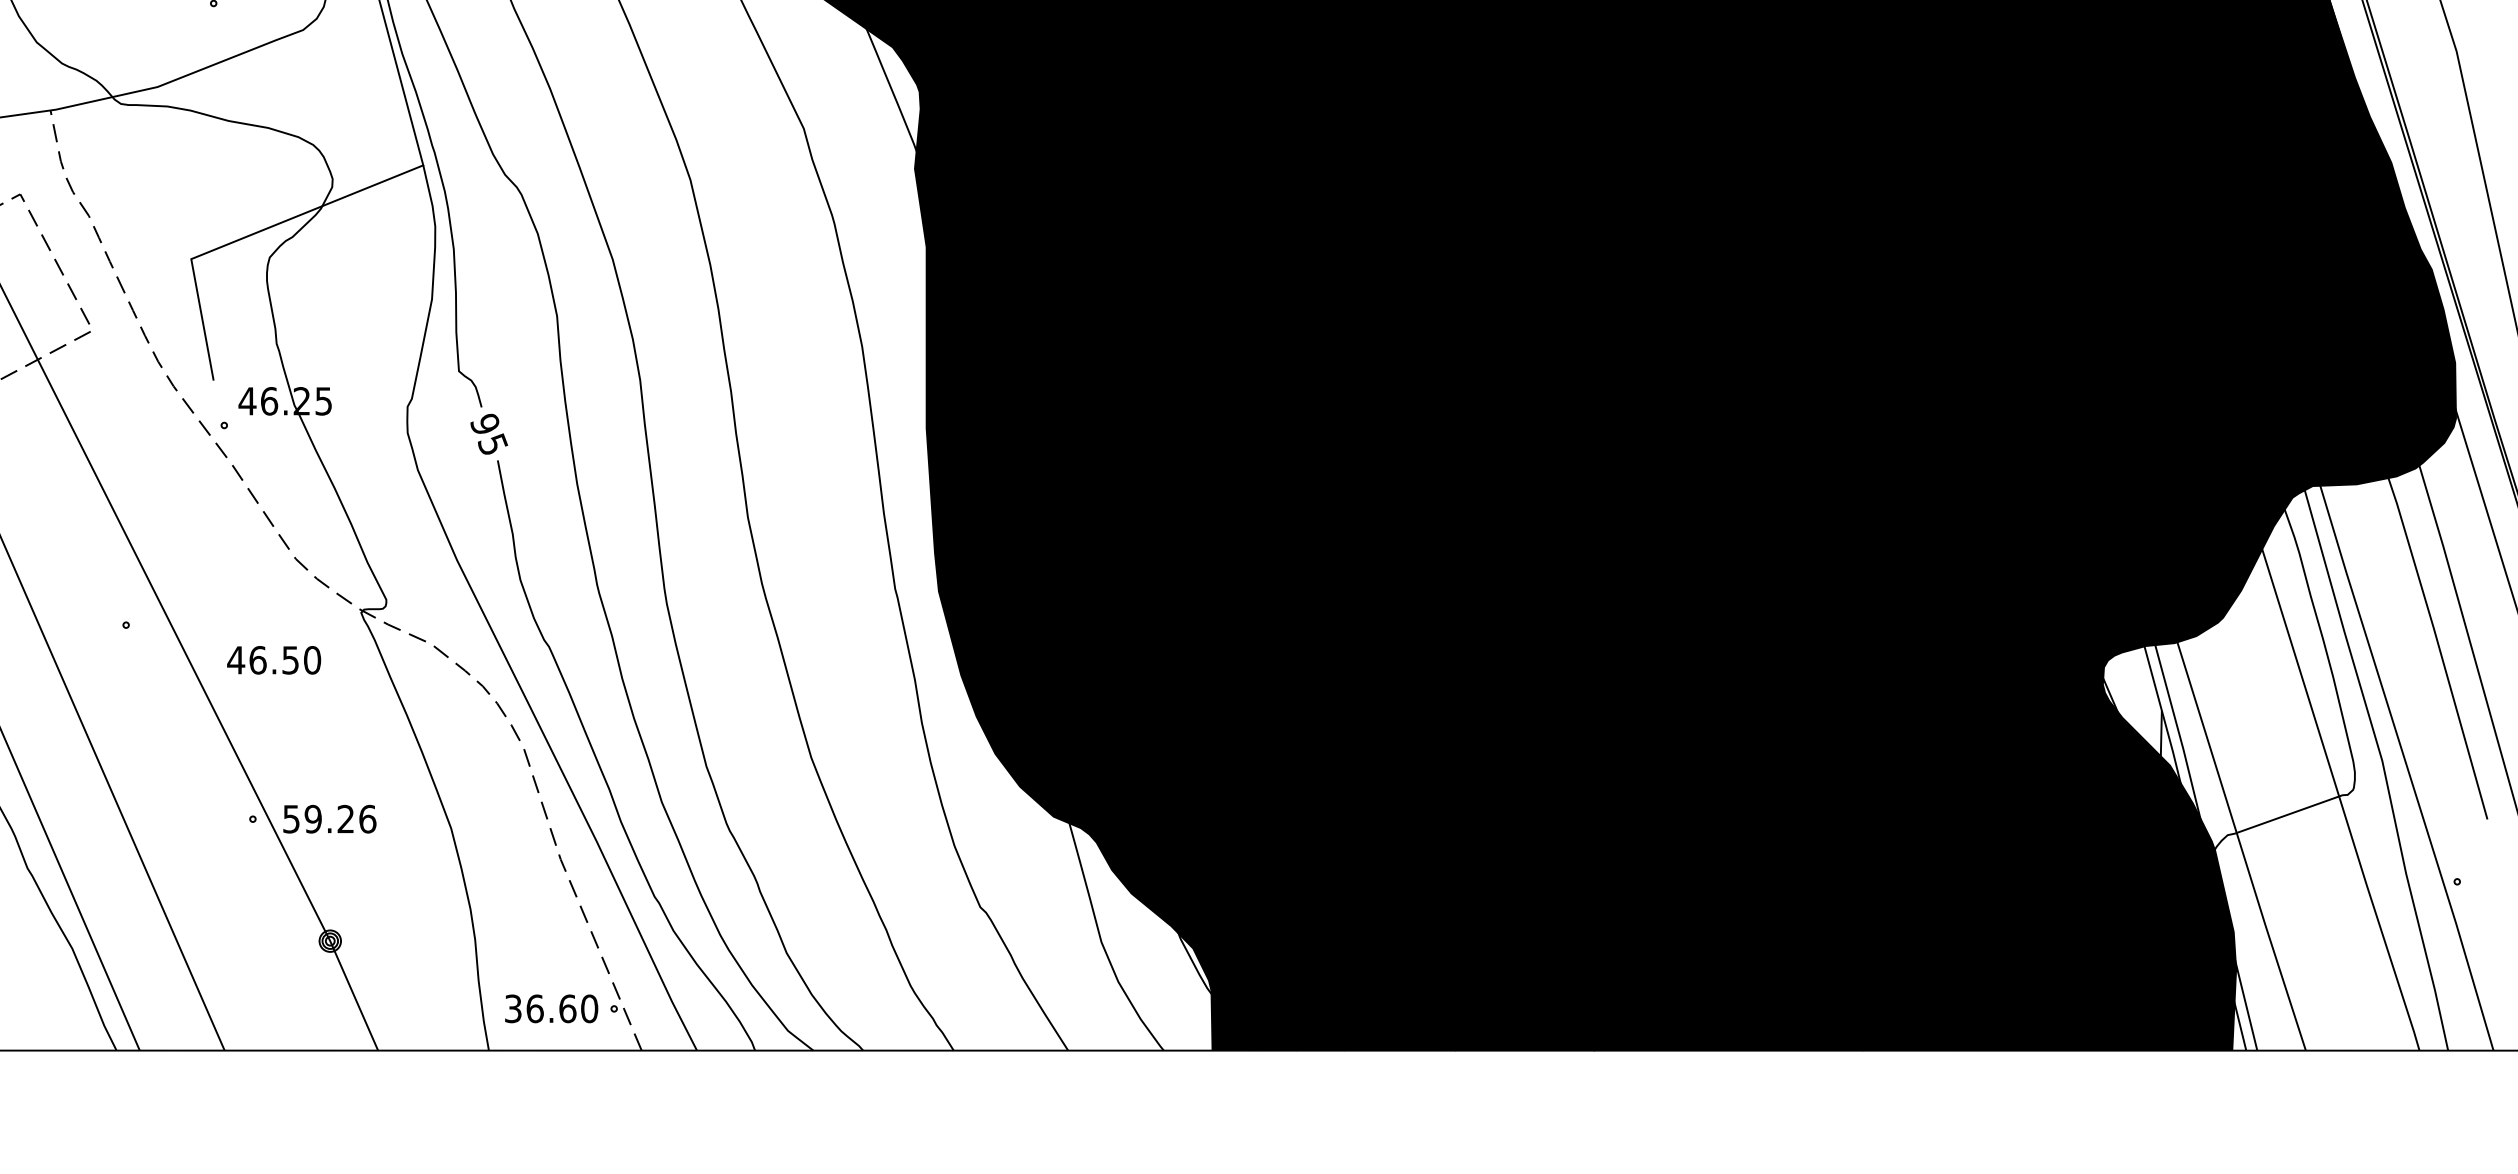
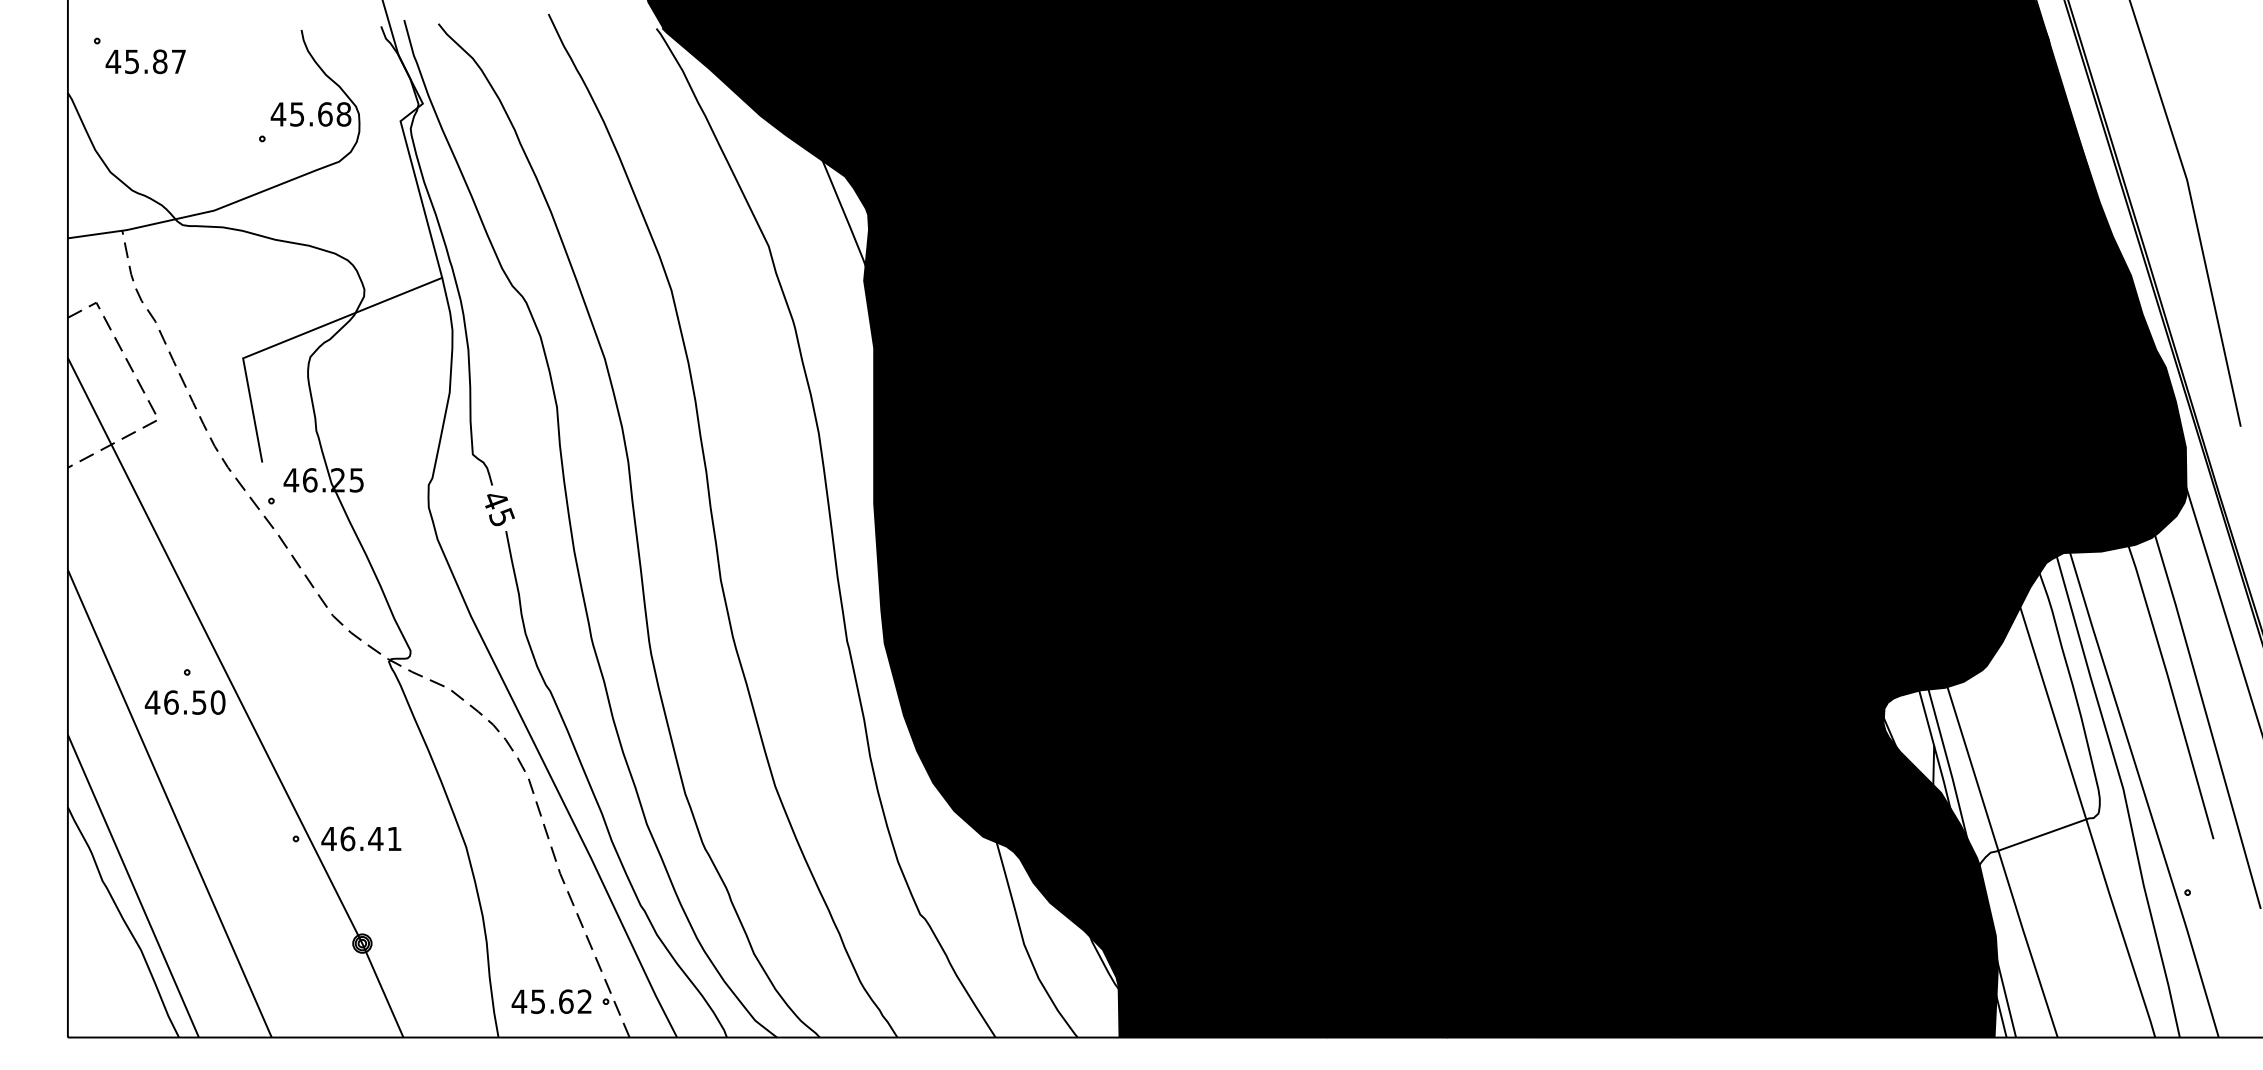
text: (485, 424) -> (495, 500), 95 -> 45
text: (273, 660) -> (184, 702), moved
text: (329, 818) -> (361, 838), 59.26 -> 46.41
text: (550, 1008) -> (551, 1001), 36.60 -> 45.62

